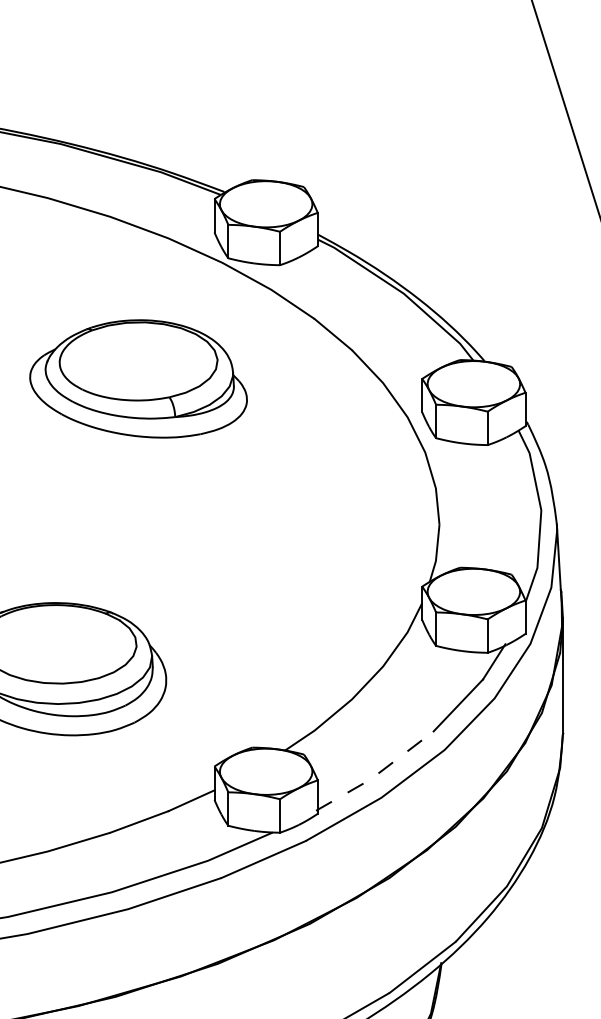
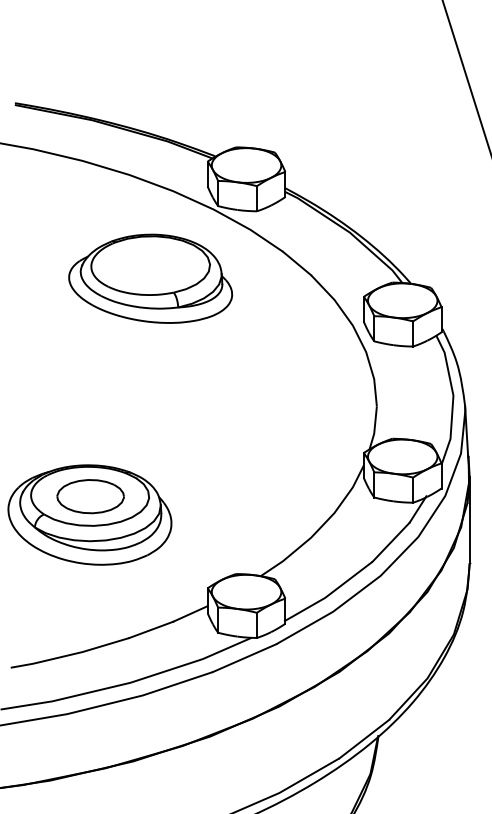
part: (138, 378) -> (150, 278), moved
part: (58, 644) -> (90, 496), added
line: (376, 774) -> (329, 594), dashed -> solid

